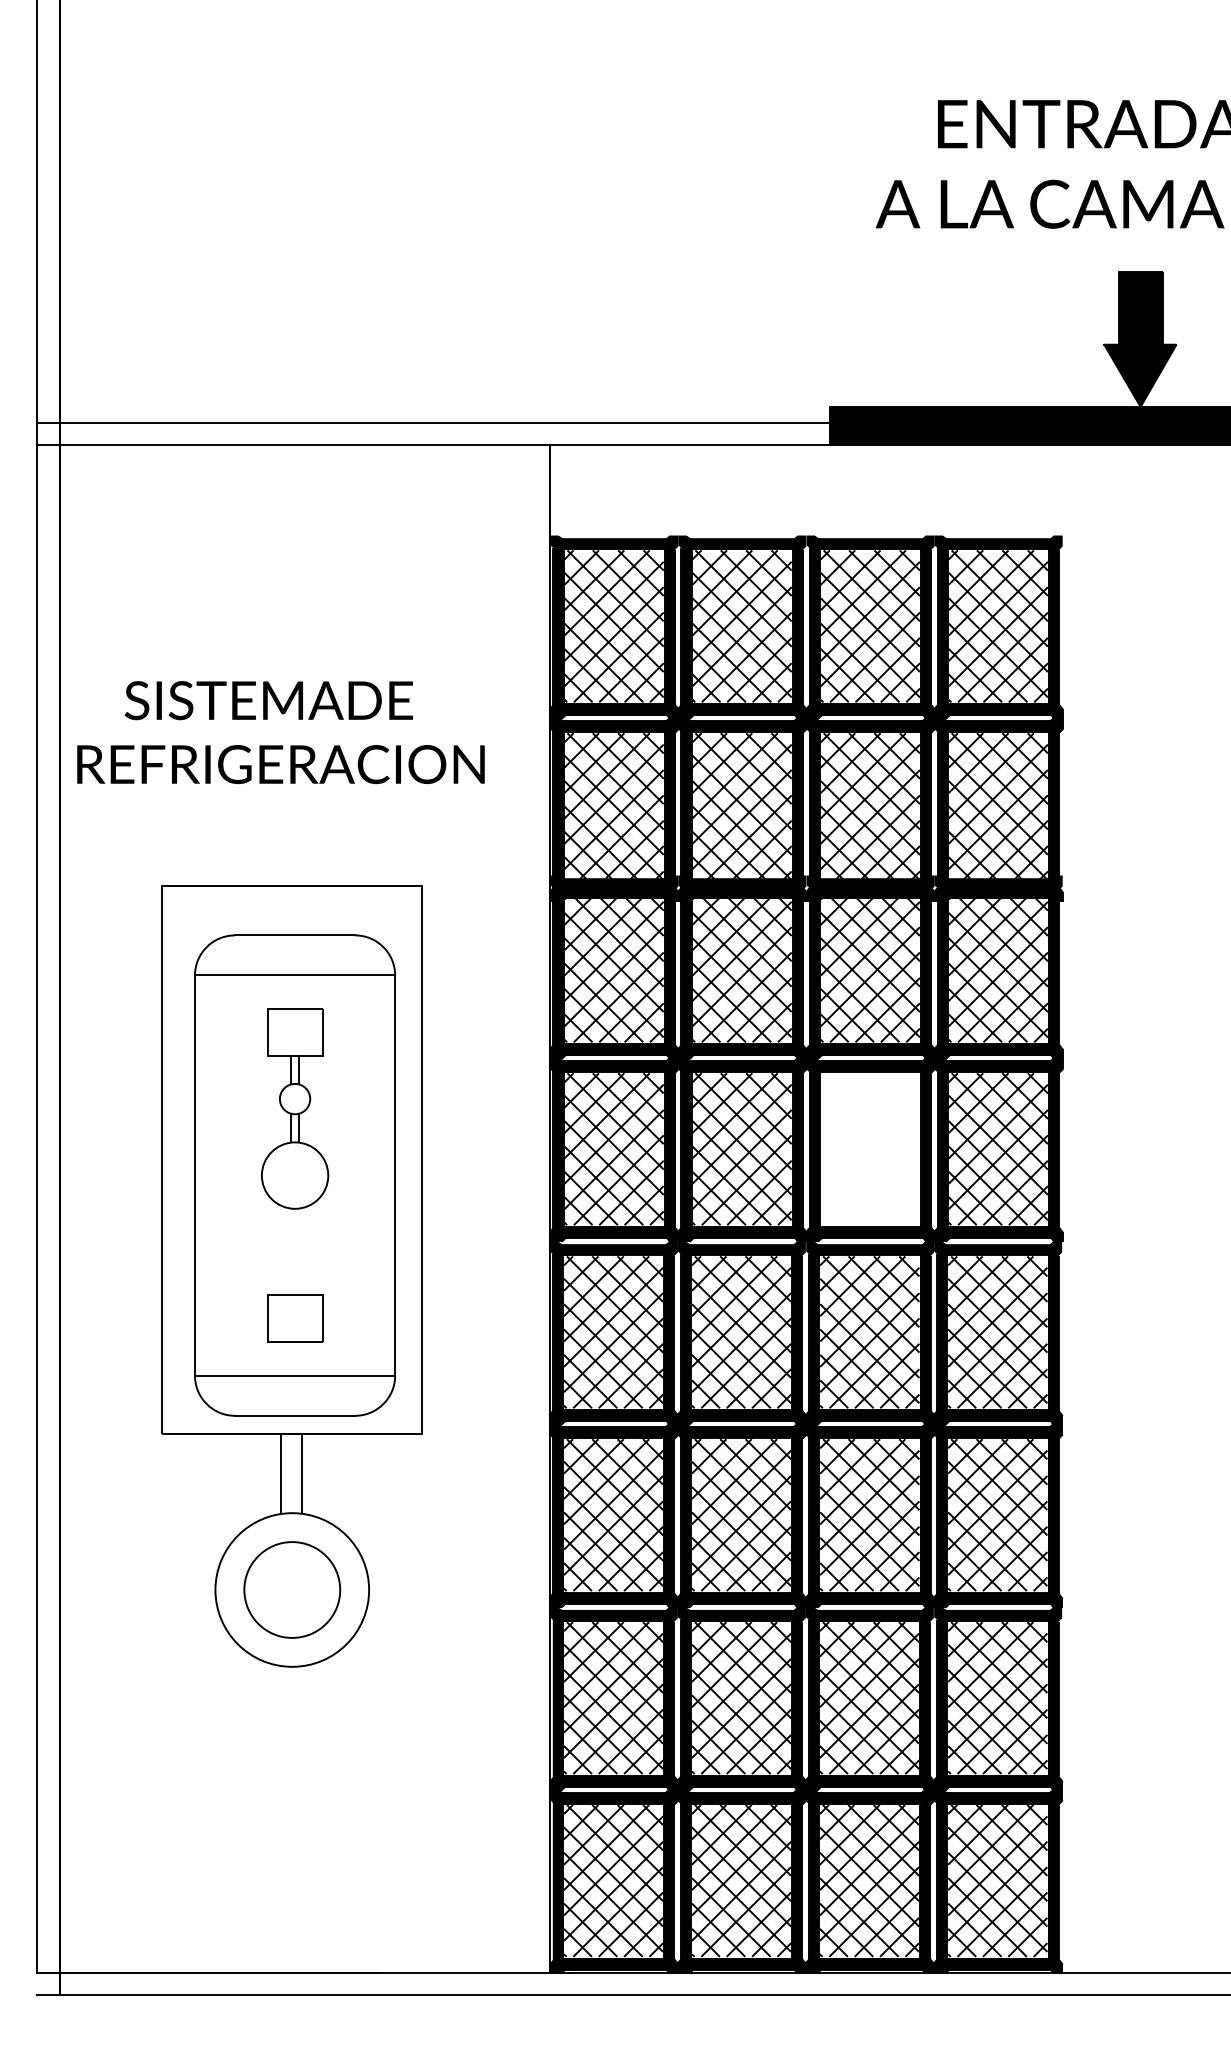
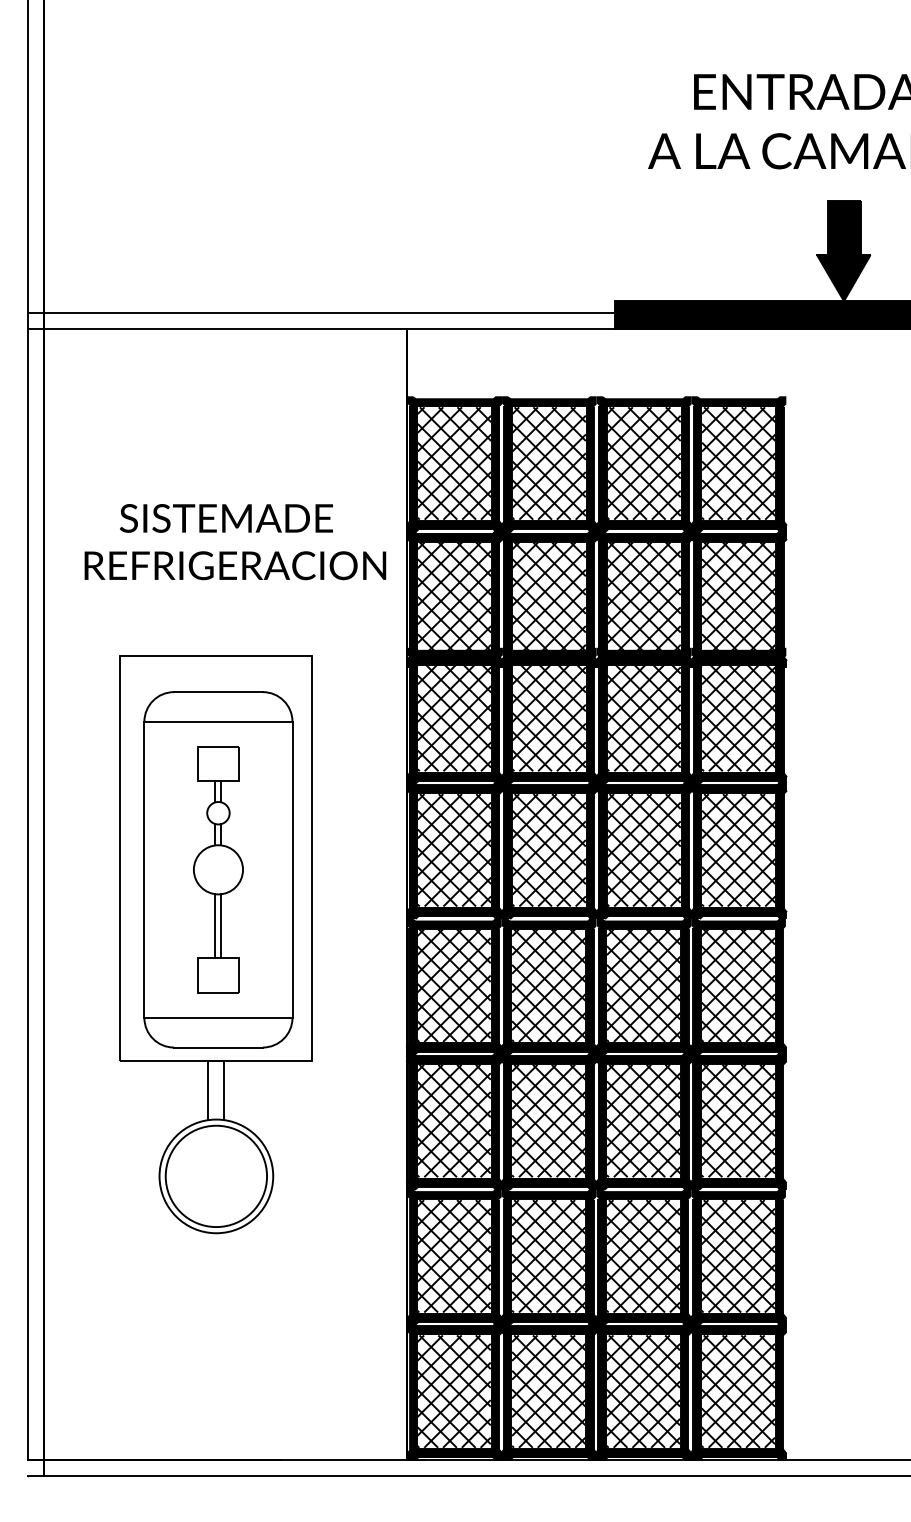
text: (280, 732) -> (235, 542), moved
hatch: (869, 1149) -> (643, 850), added
line: (291, 1251) -> (215, 925), added
line: (299, 1251) -> (221, 925), added
circle: (291, 1589) -> (215, 1176), size x1.43

